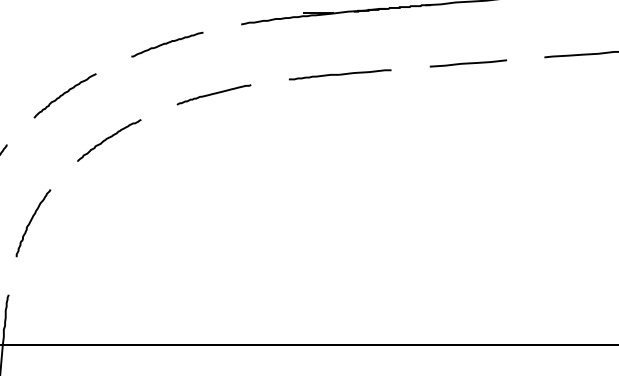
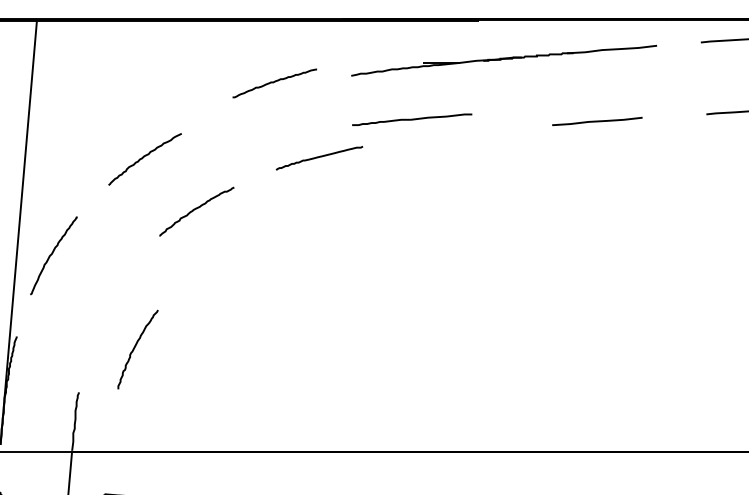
curve: (167, 43) -> (274, 82), moved
line: (468, 62) -> (597, 120), moved
part: (340, 74) -> (412, 119), moved
curve: (31, 222) -> (135, 348), moved

